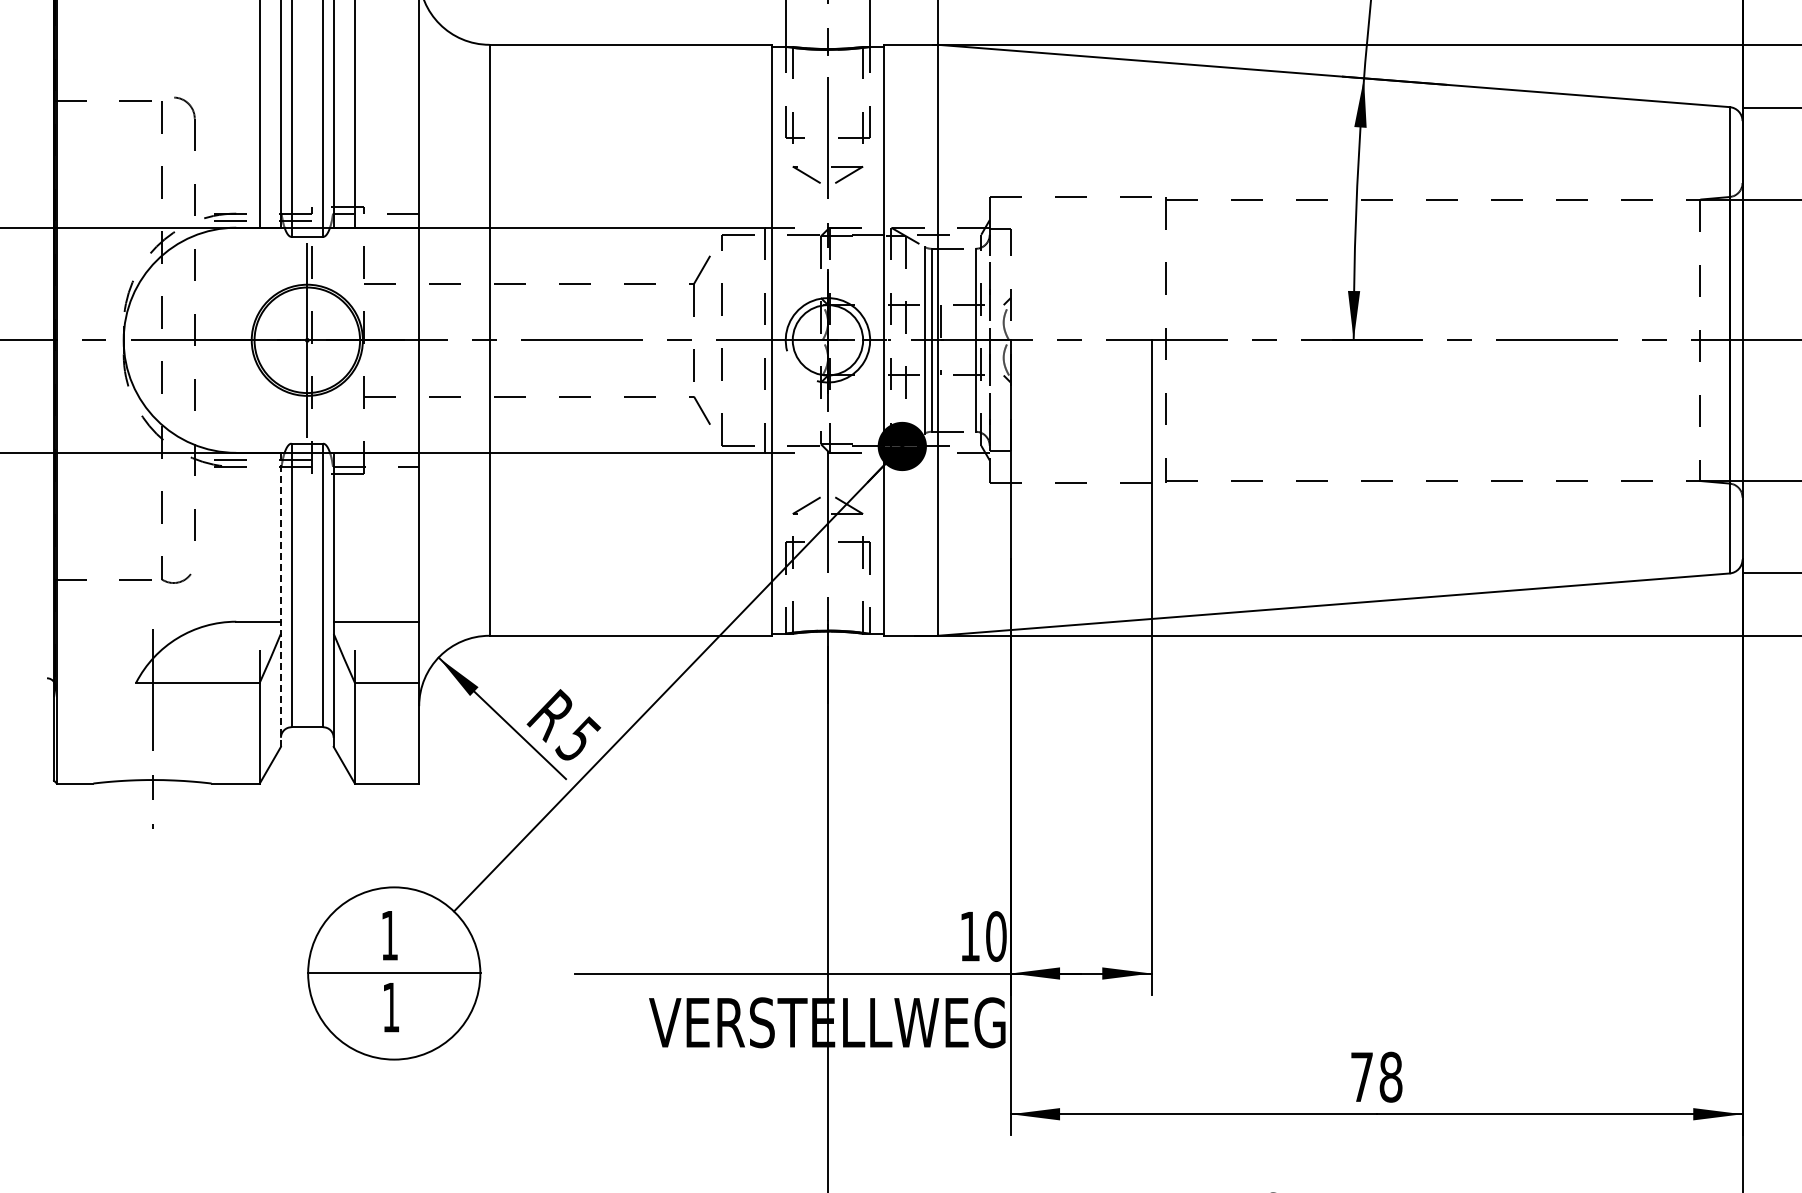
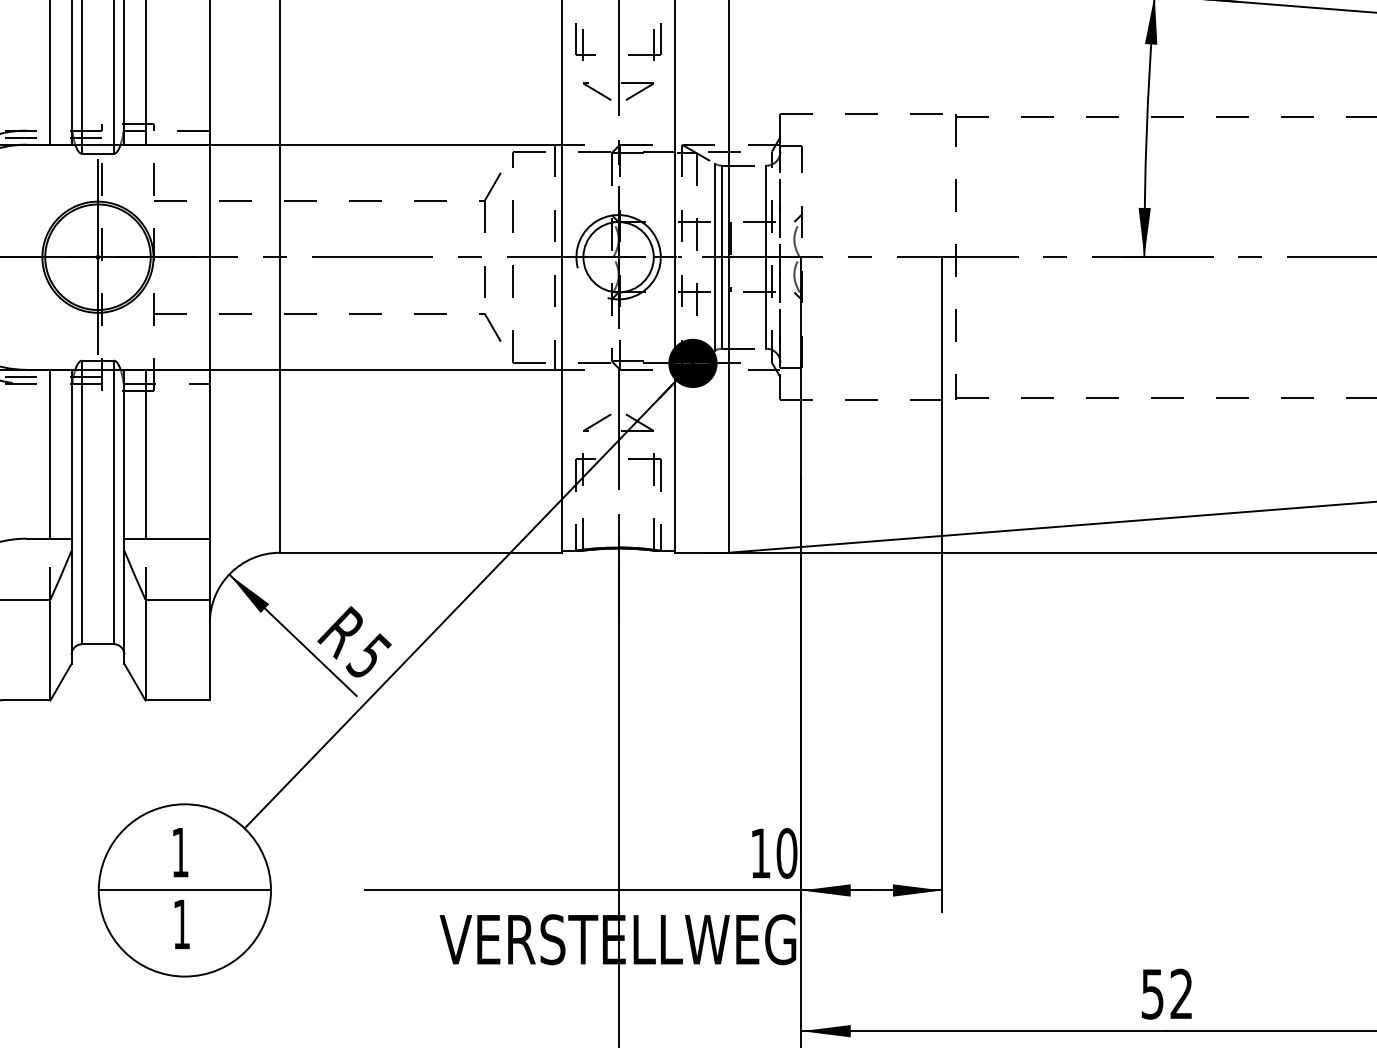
line: (259, 536) -> (50, 453), added
line: (354, 536) -> (145, 453), added
line: (280, 599) -> (71, 516), dashed -> solid
text: (1376, 1076) -> (1167, 993), 78 -> 52

